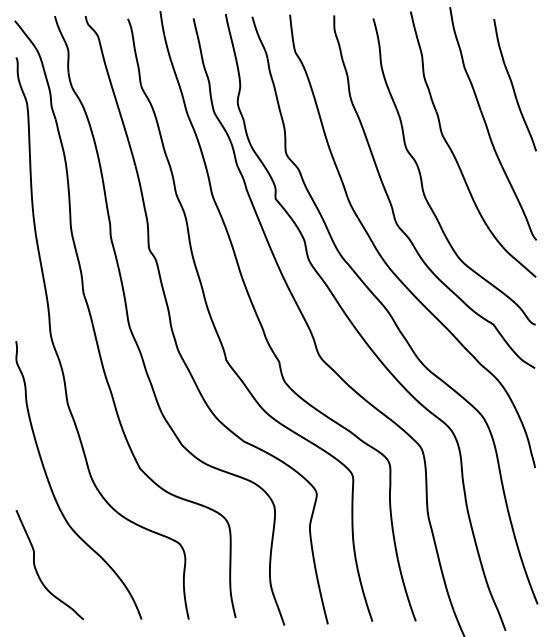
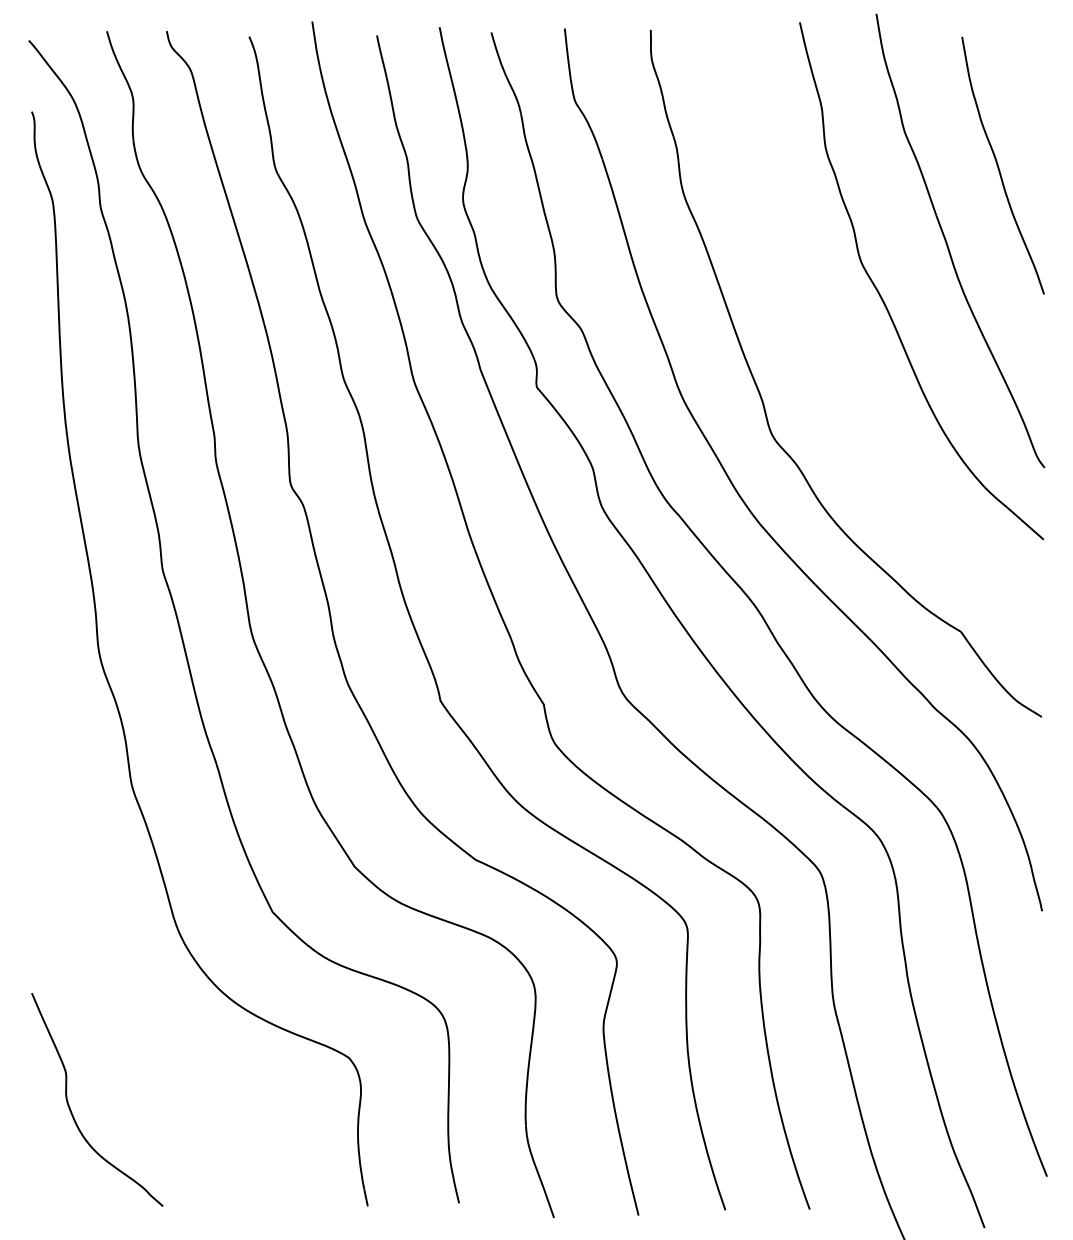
curve: (422, 179) -> (822, 349), removed
curve: (53, 491) -> (104, 956), removed

